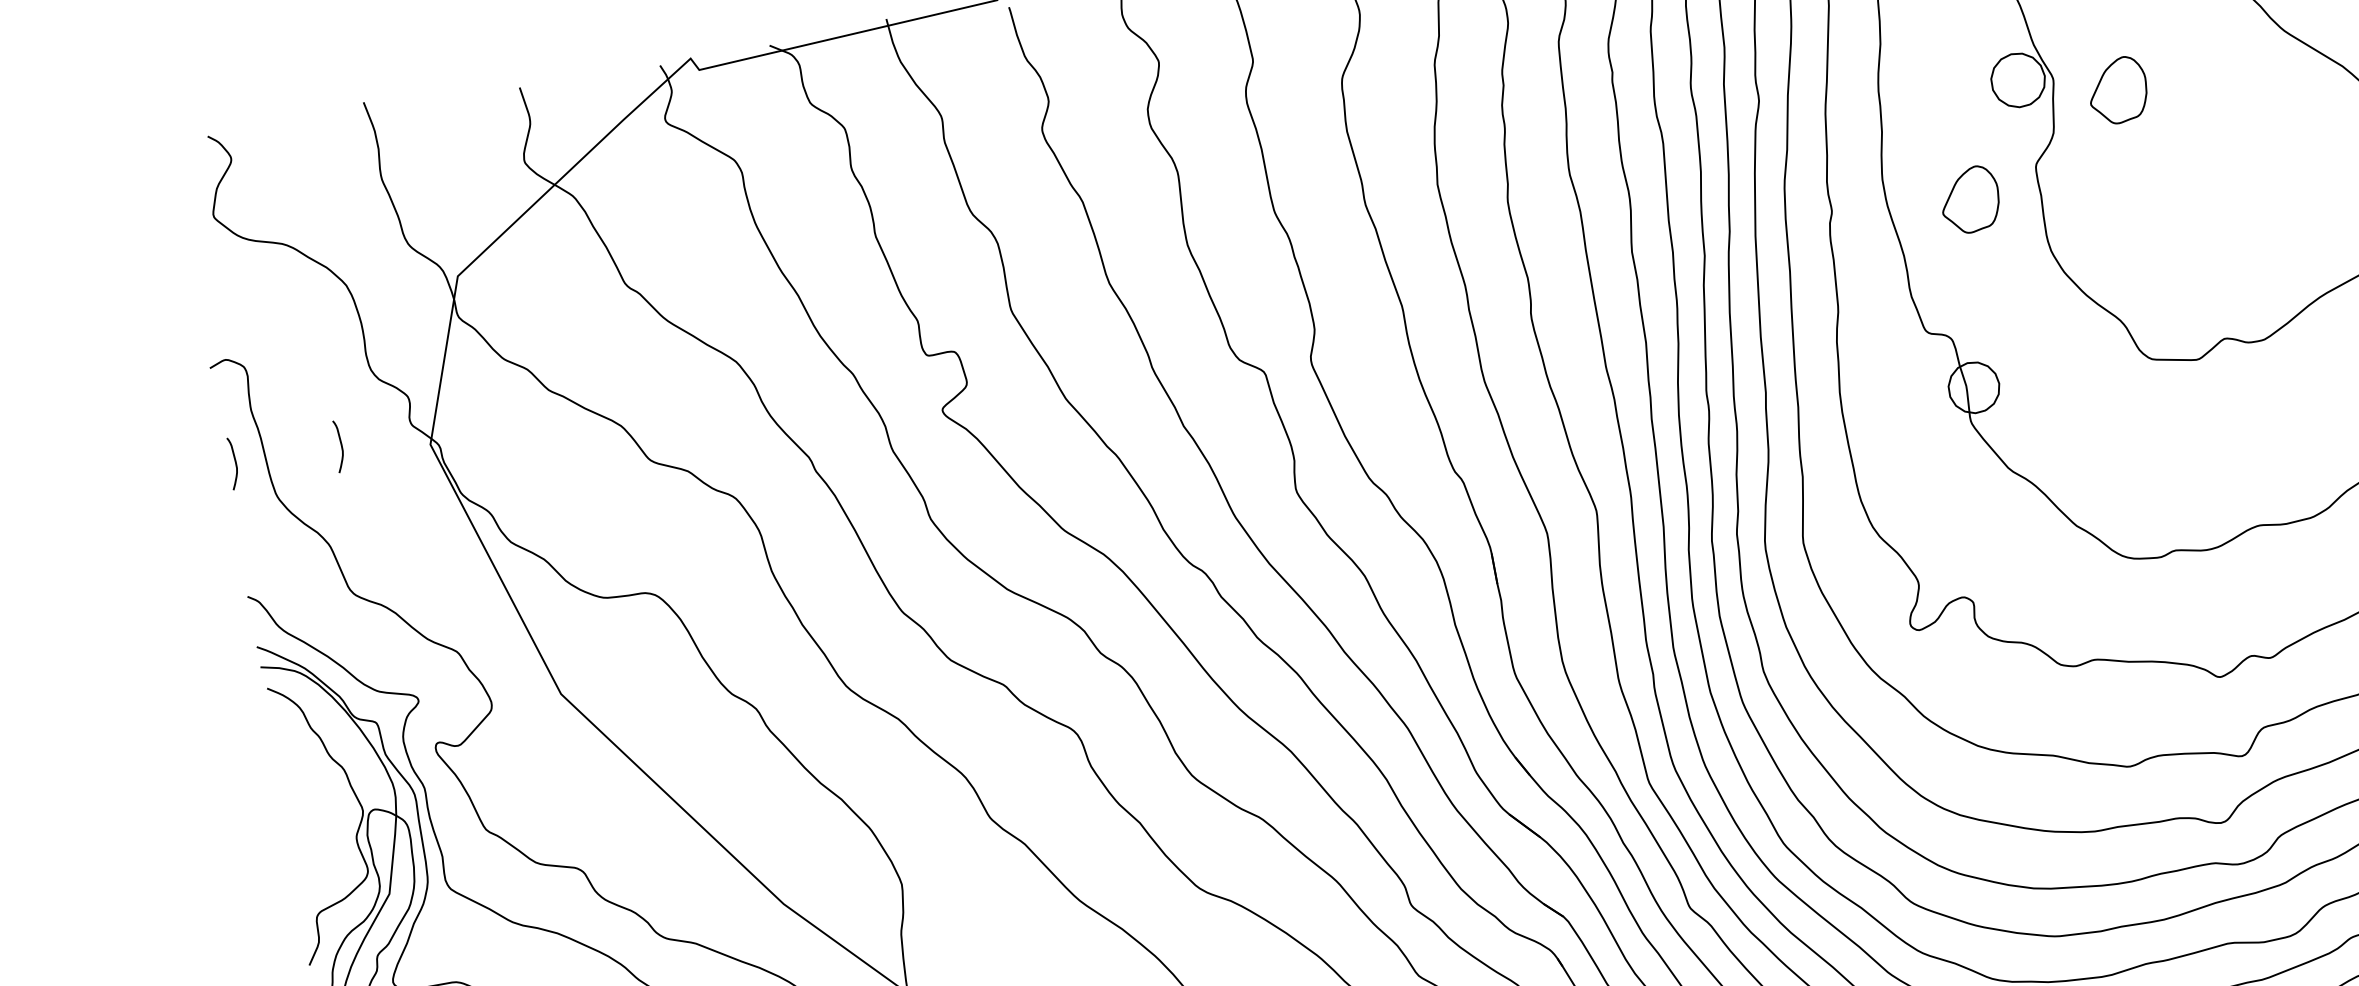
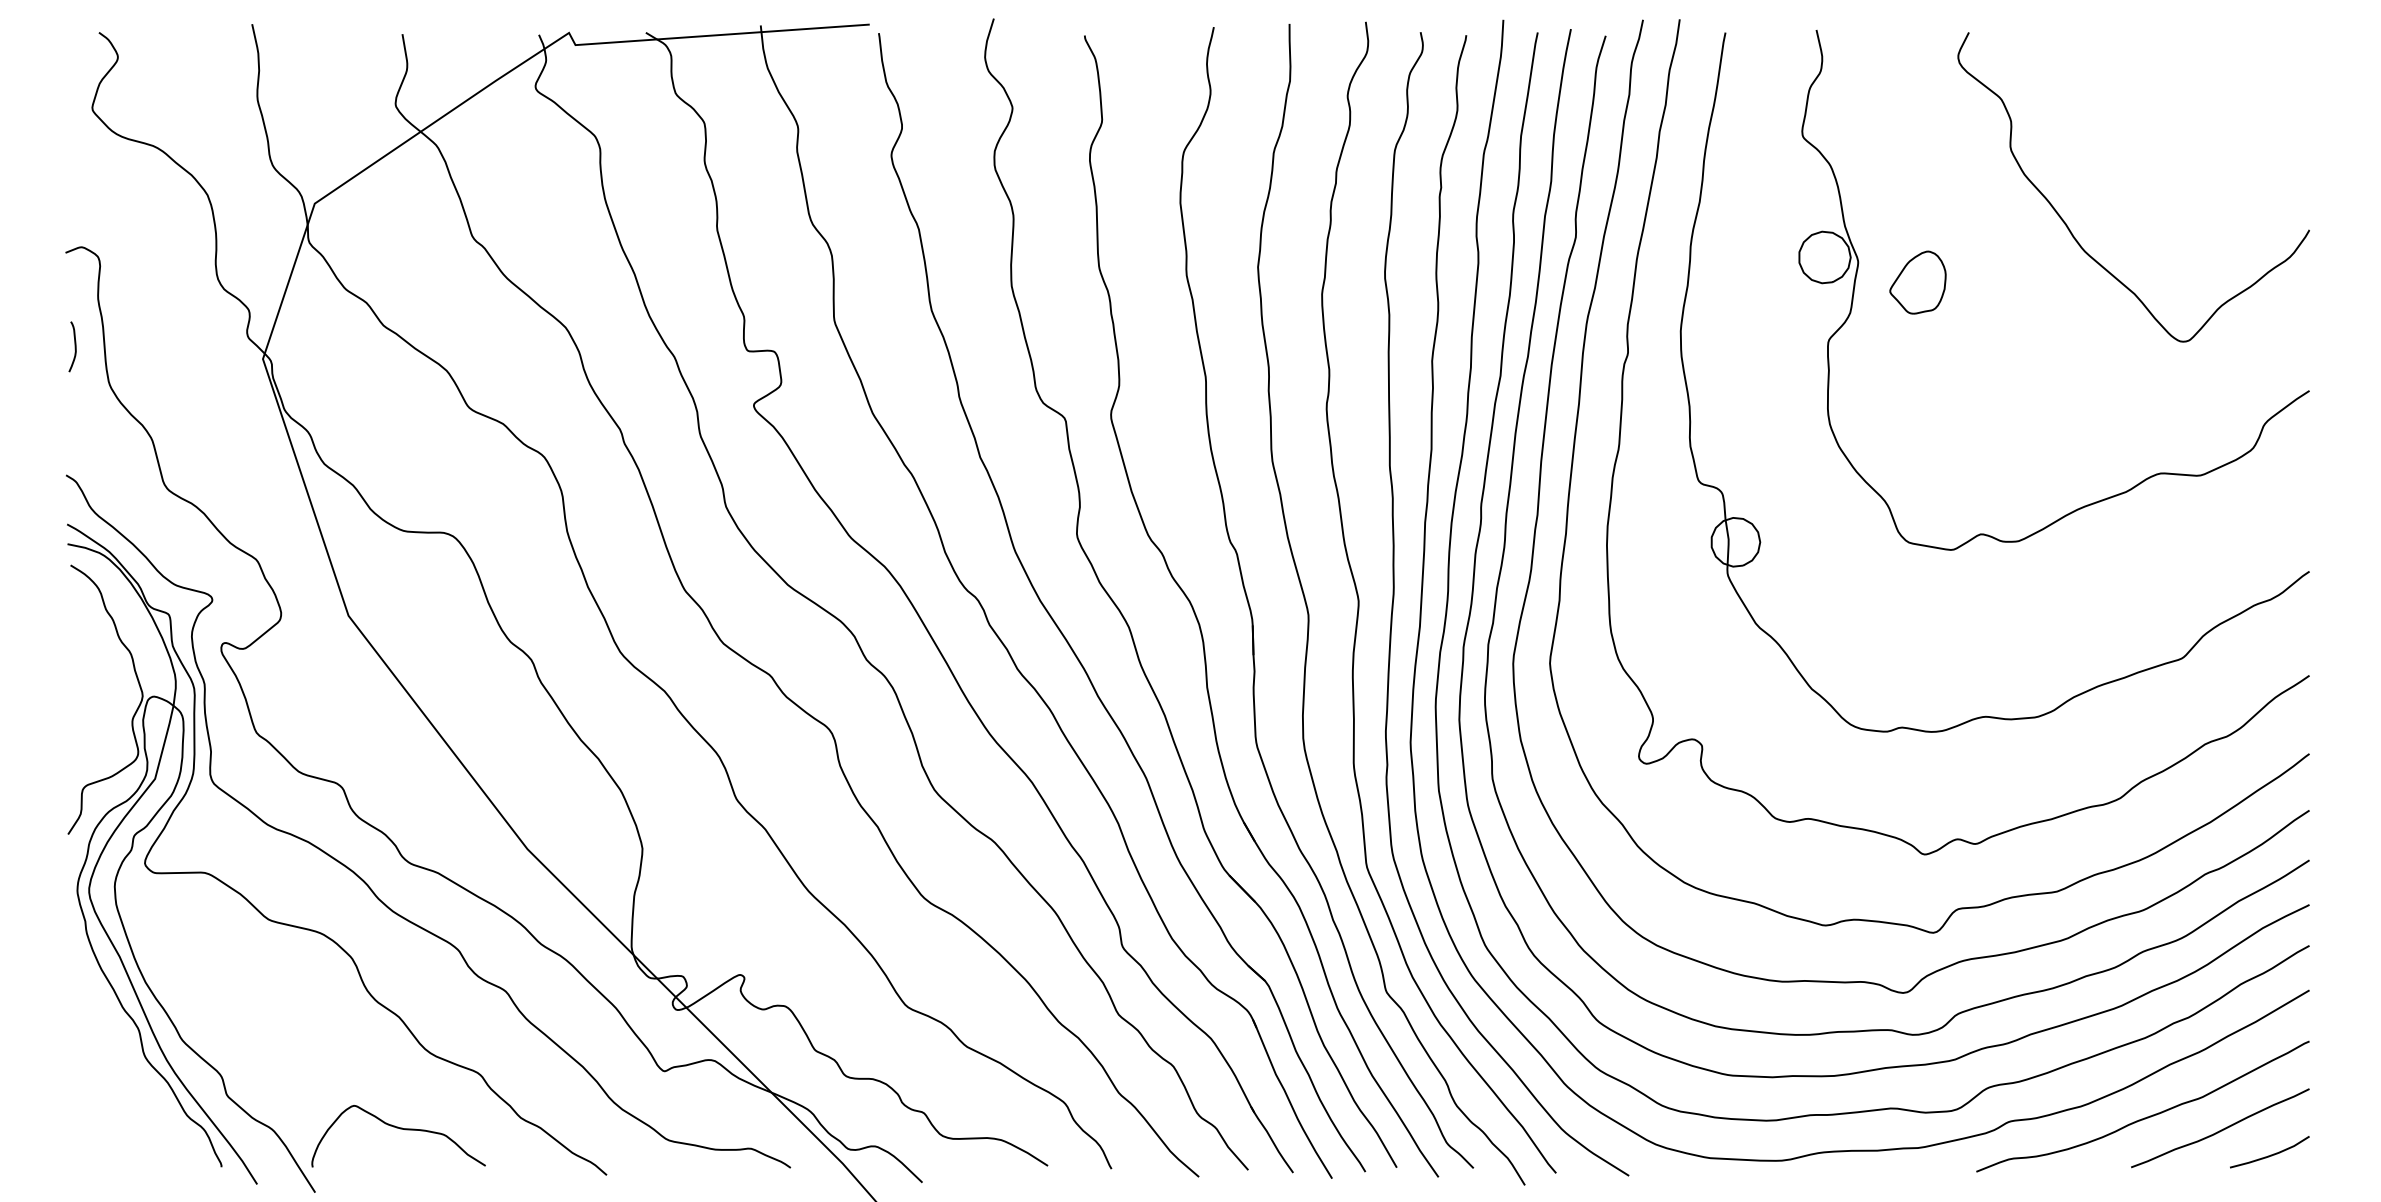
part: (1969, 199) -> (1760, 363), removed
curve: (340, 445) -> (177, 346), removed

